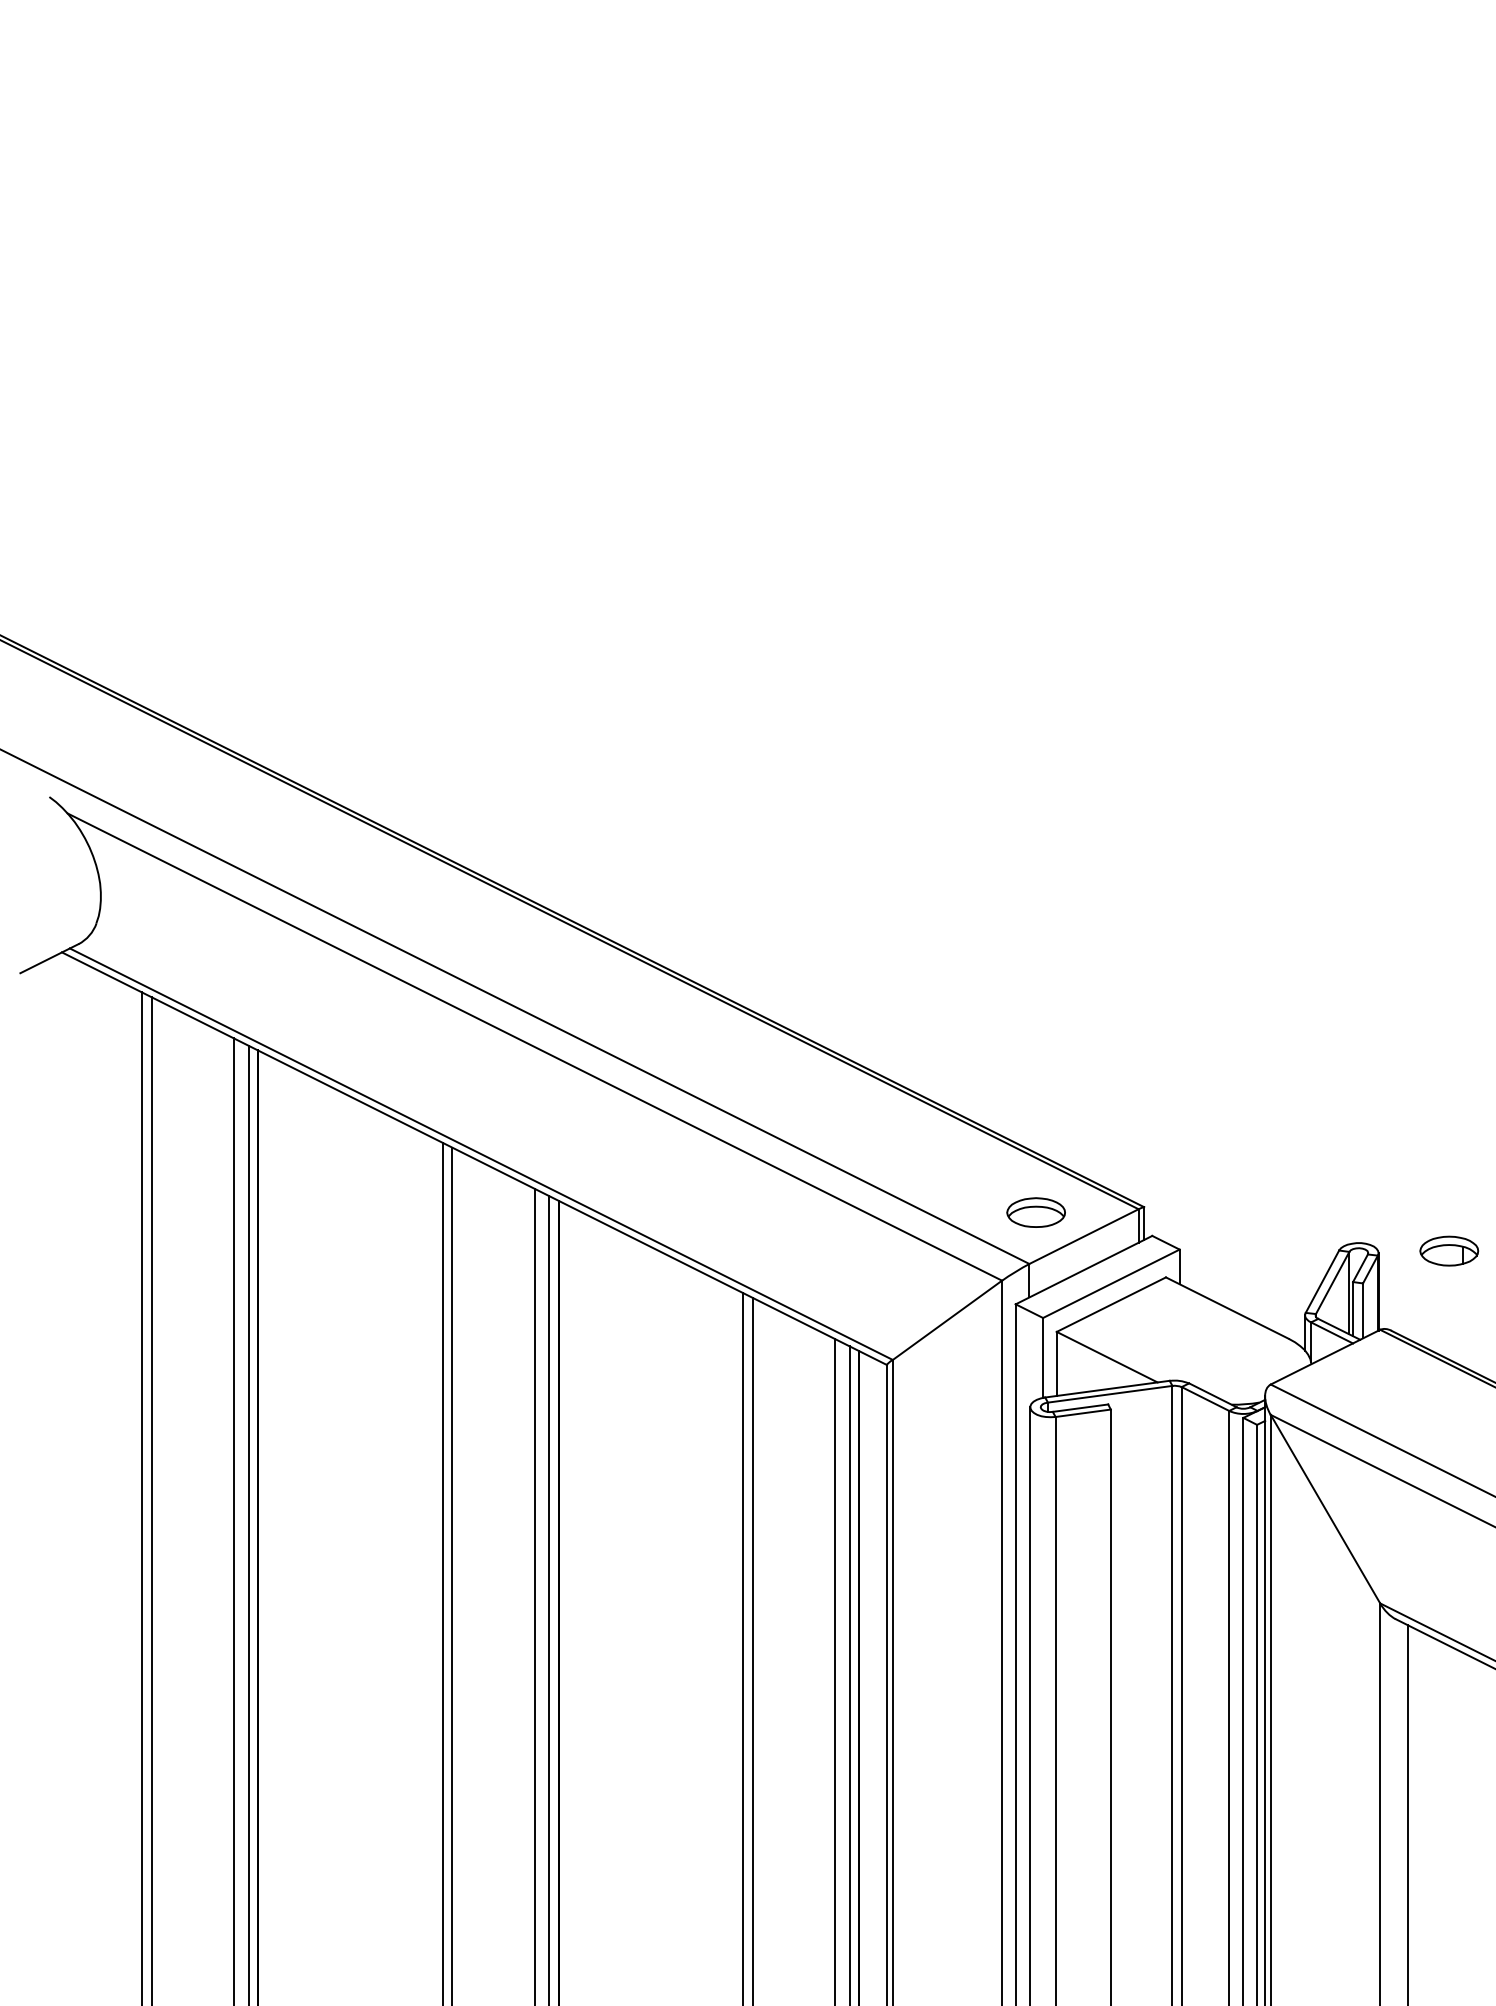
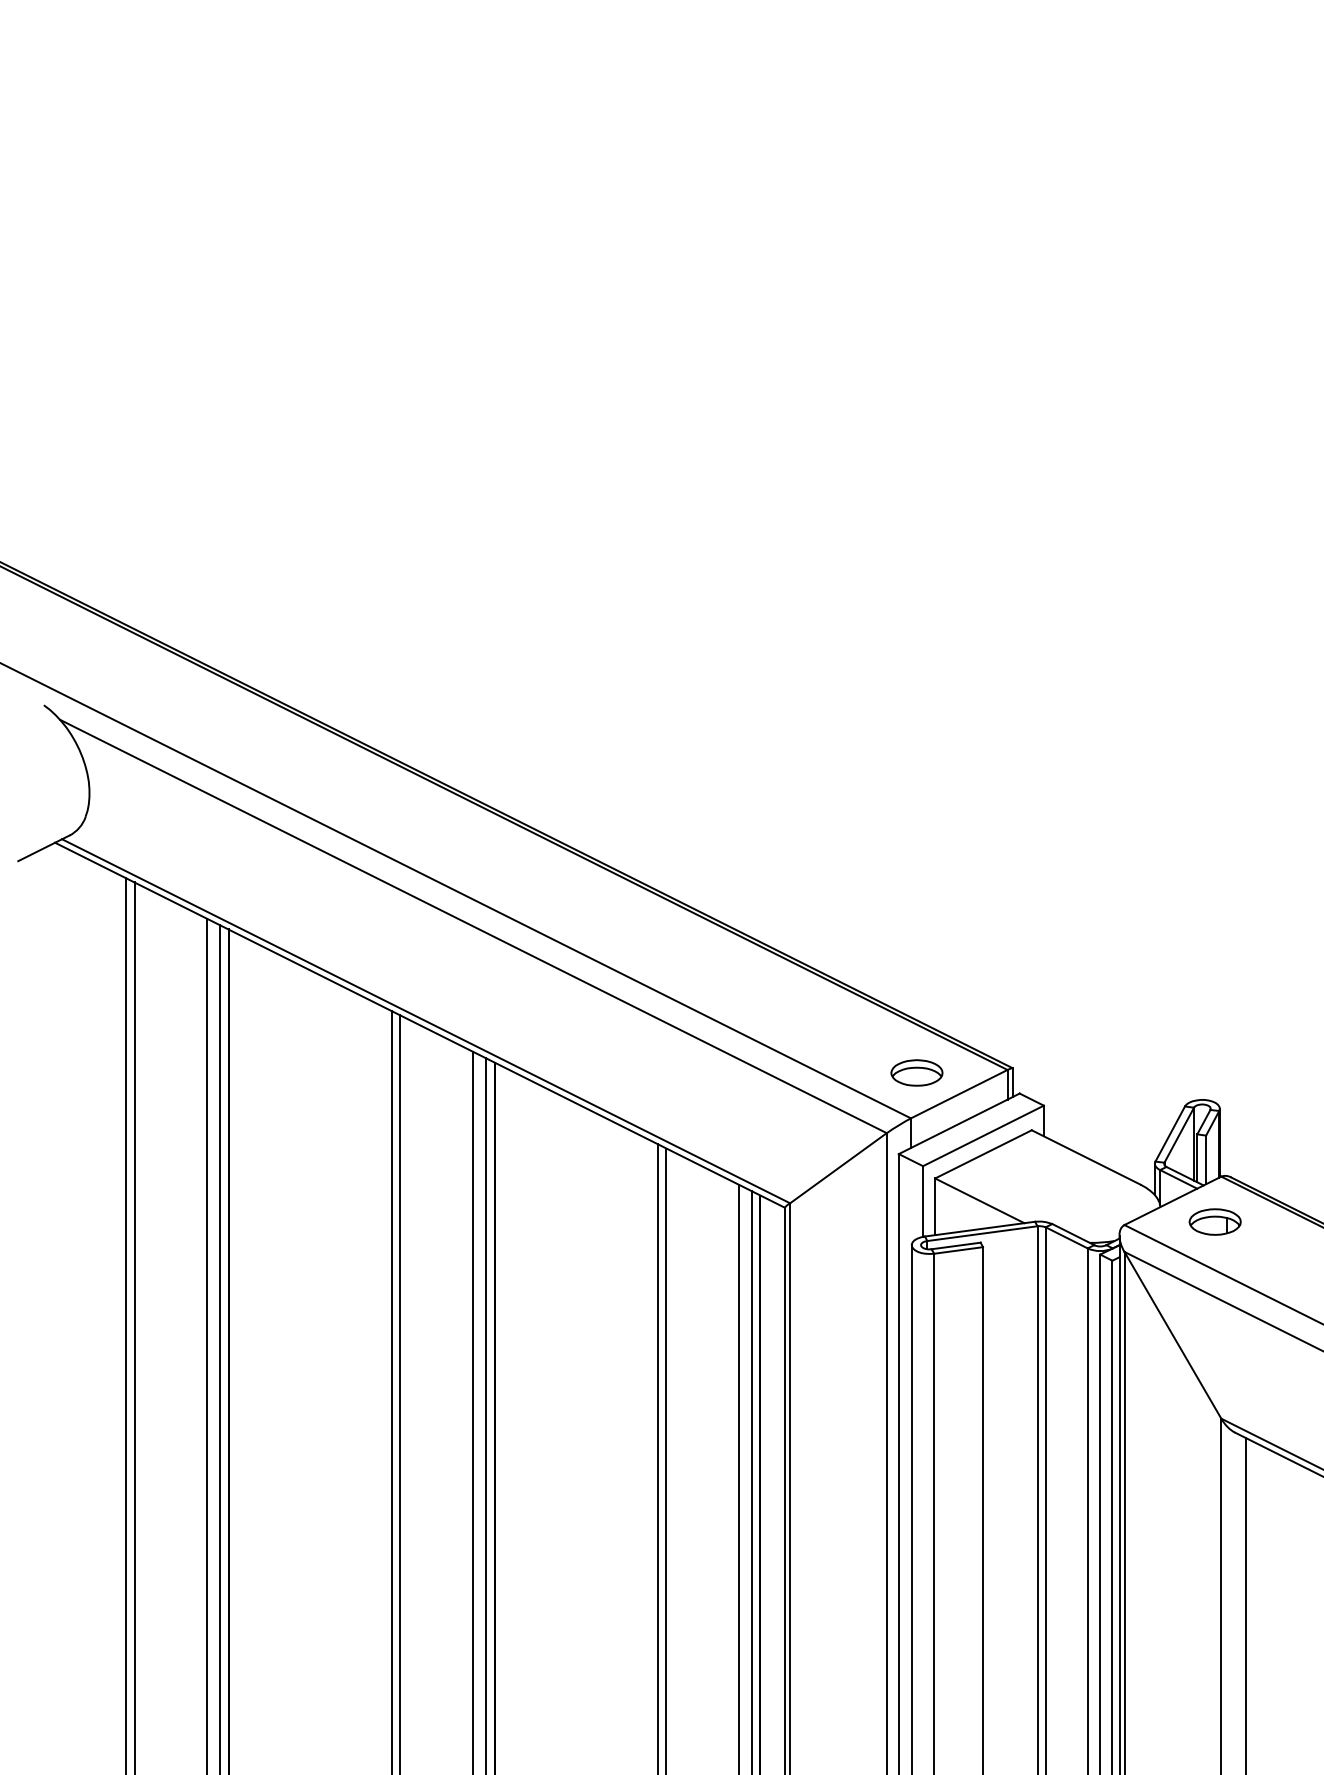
part: (1449, 1250) -> (1215, 1221), moved

